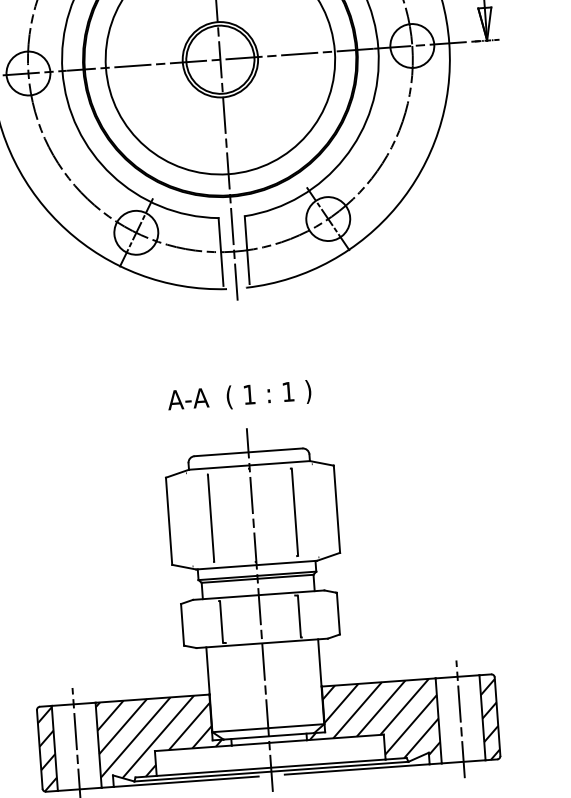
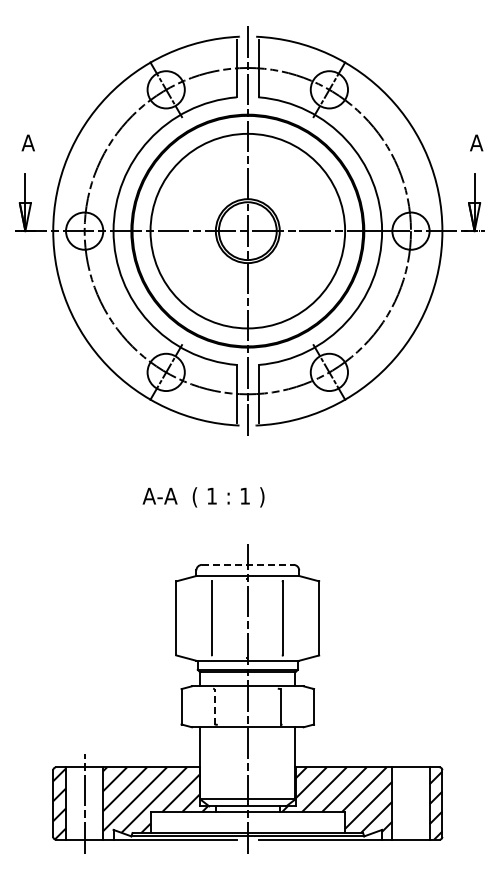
text: (239, 396) -> (203, 497), moved
line: (248, 451) -> (247, 564), solid -> dashed
line: (221, 621) -> (214, 706), solid -> dashed
line: (461, 719) -> (411, 803), removed

